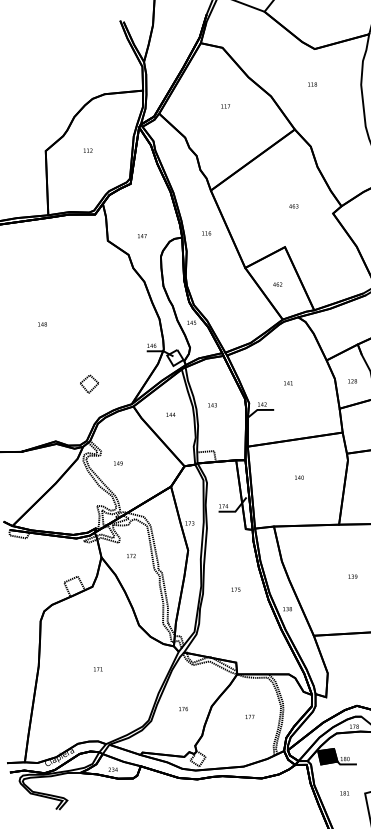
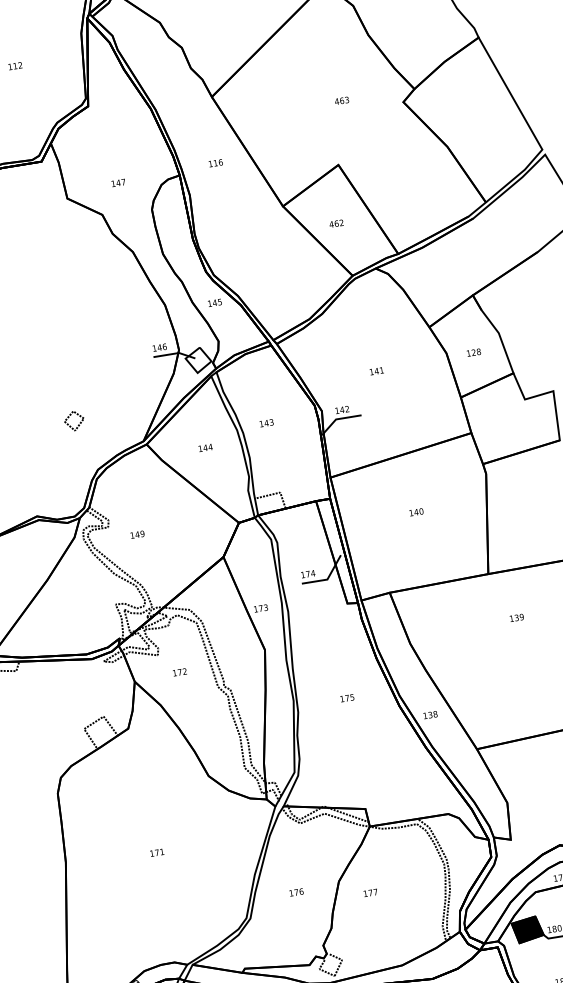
part: (89, 383) -> (74, 420), size x0.7
text: (352, 576) -> (516, 617), moved
text: (249, 716) -> (369, 892), moved

